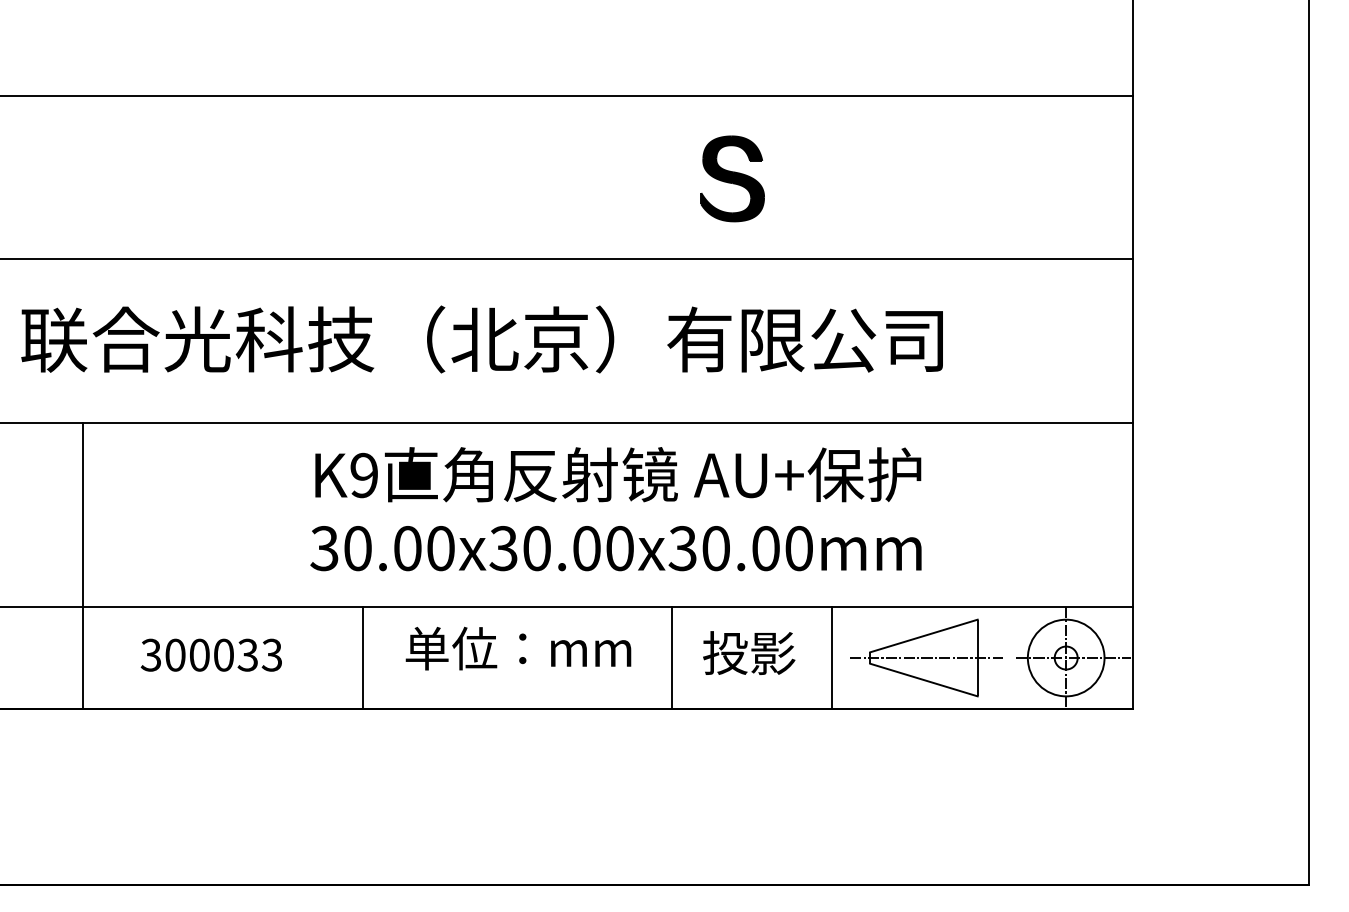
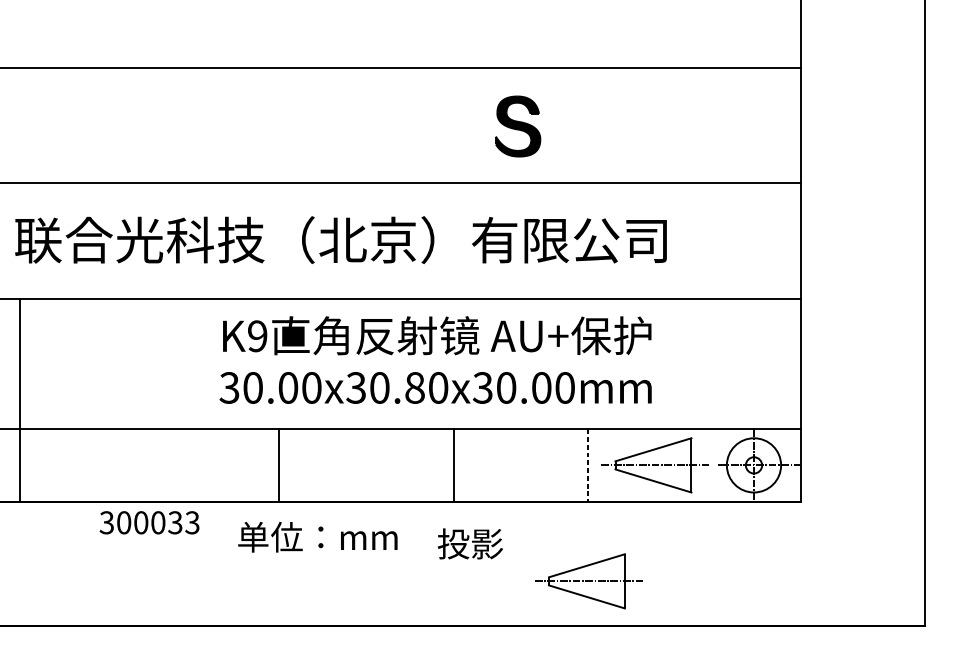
text: (586, 548) -> (414, 387), ^J30.00x30.00x30.00mm -> ^J30.00x30.80x30.00mm
line: (83, 565) -> (20, 399), moved
text: (518, 648) -> (317, 537), moved
text: (749, 652) -> (470, 543), moved
text: (210, 654) -> (148, 522), moved
line: (362, 657) -> (278, 465), moved
line: (671, 657) -> (453, 465), moved
line: (832, 658) -> (588, 465), solid -> dashed
part: (832, 821) -> (588, 580), added

